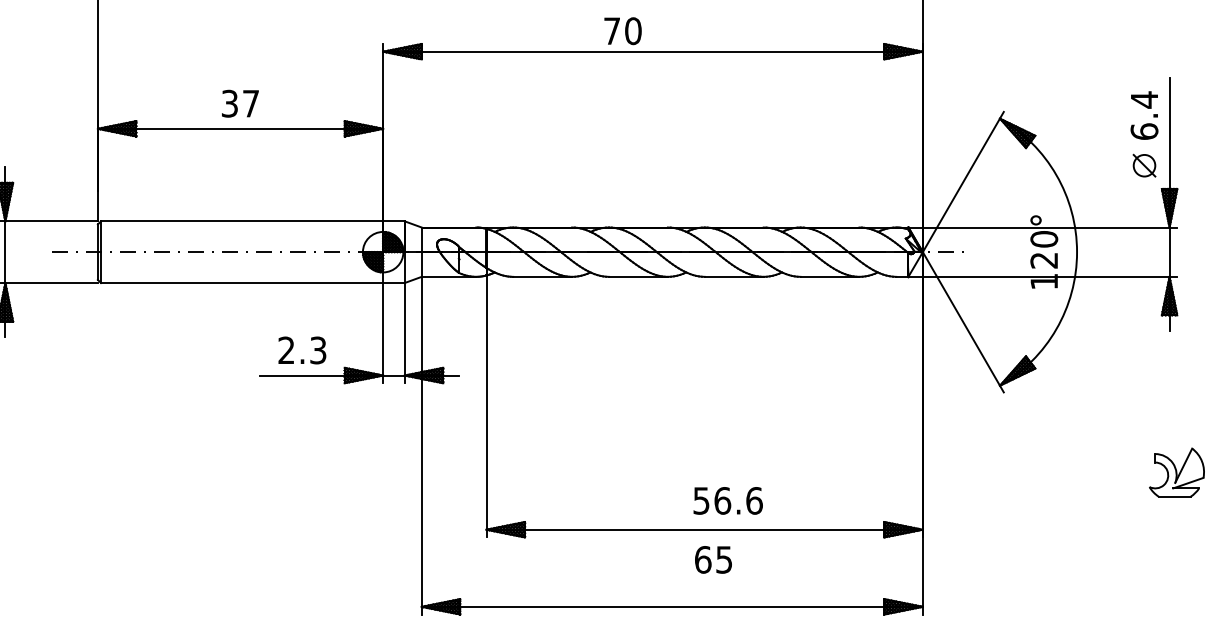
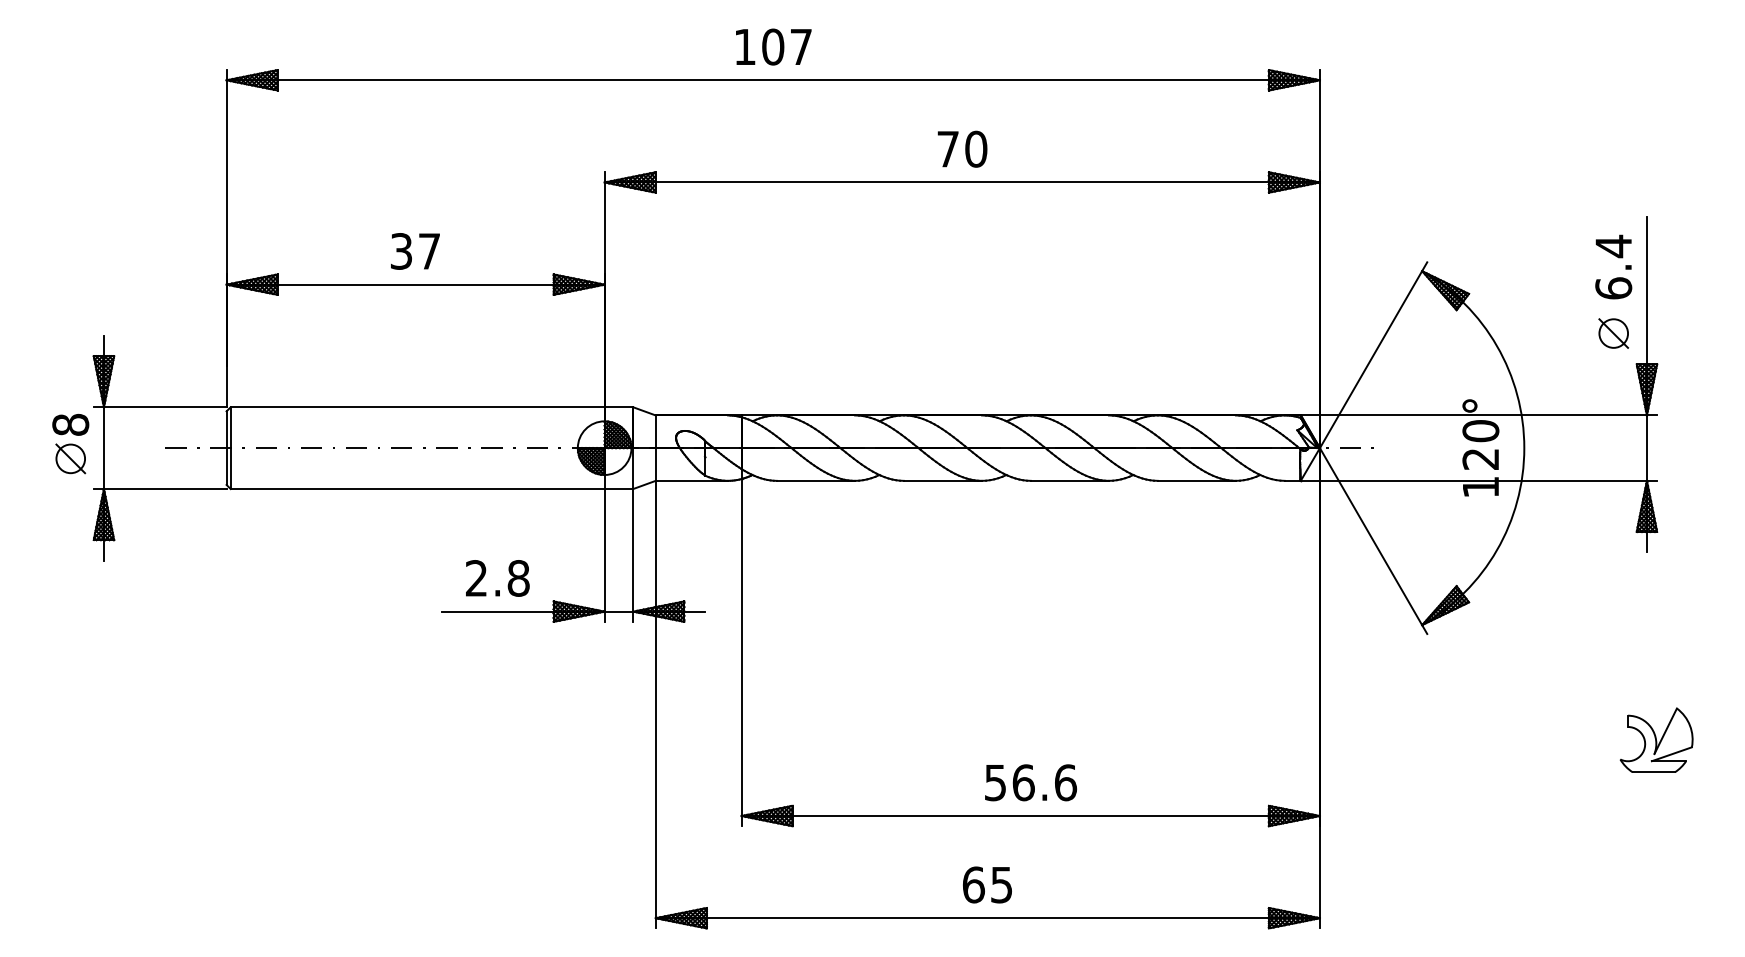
text: (622, 30) -> (962, 148), moved
text: (318, 350) -> (518, 578), 2.3 -> 2.8
text: (728, 500) -> (1031, 782), moved
text: (713, 559) -> (987, 884), moved

